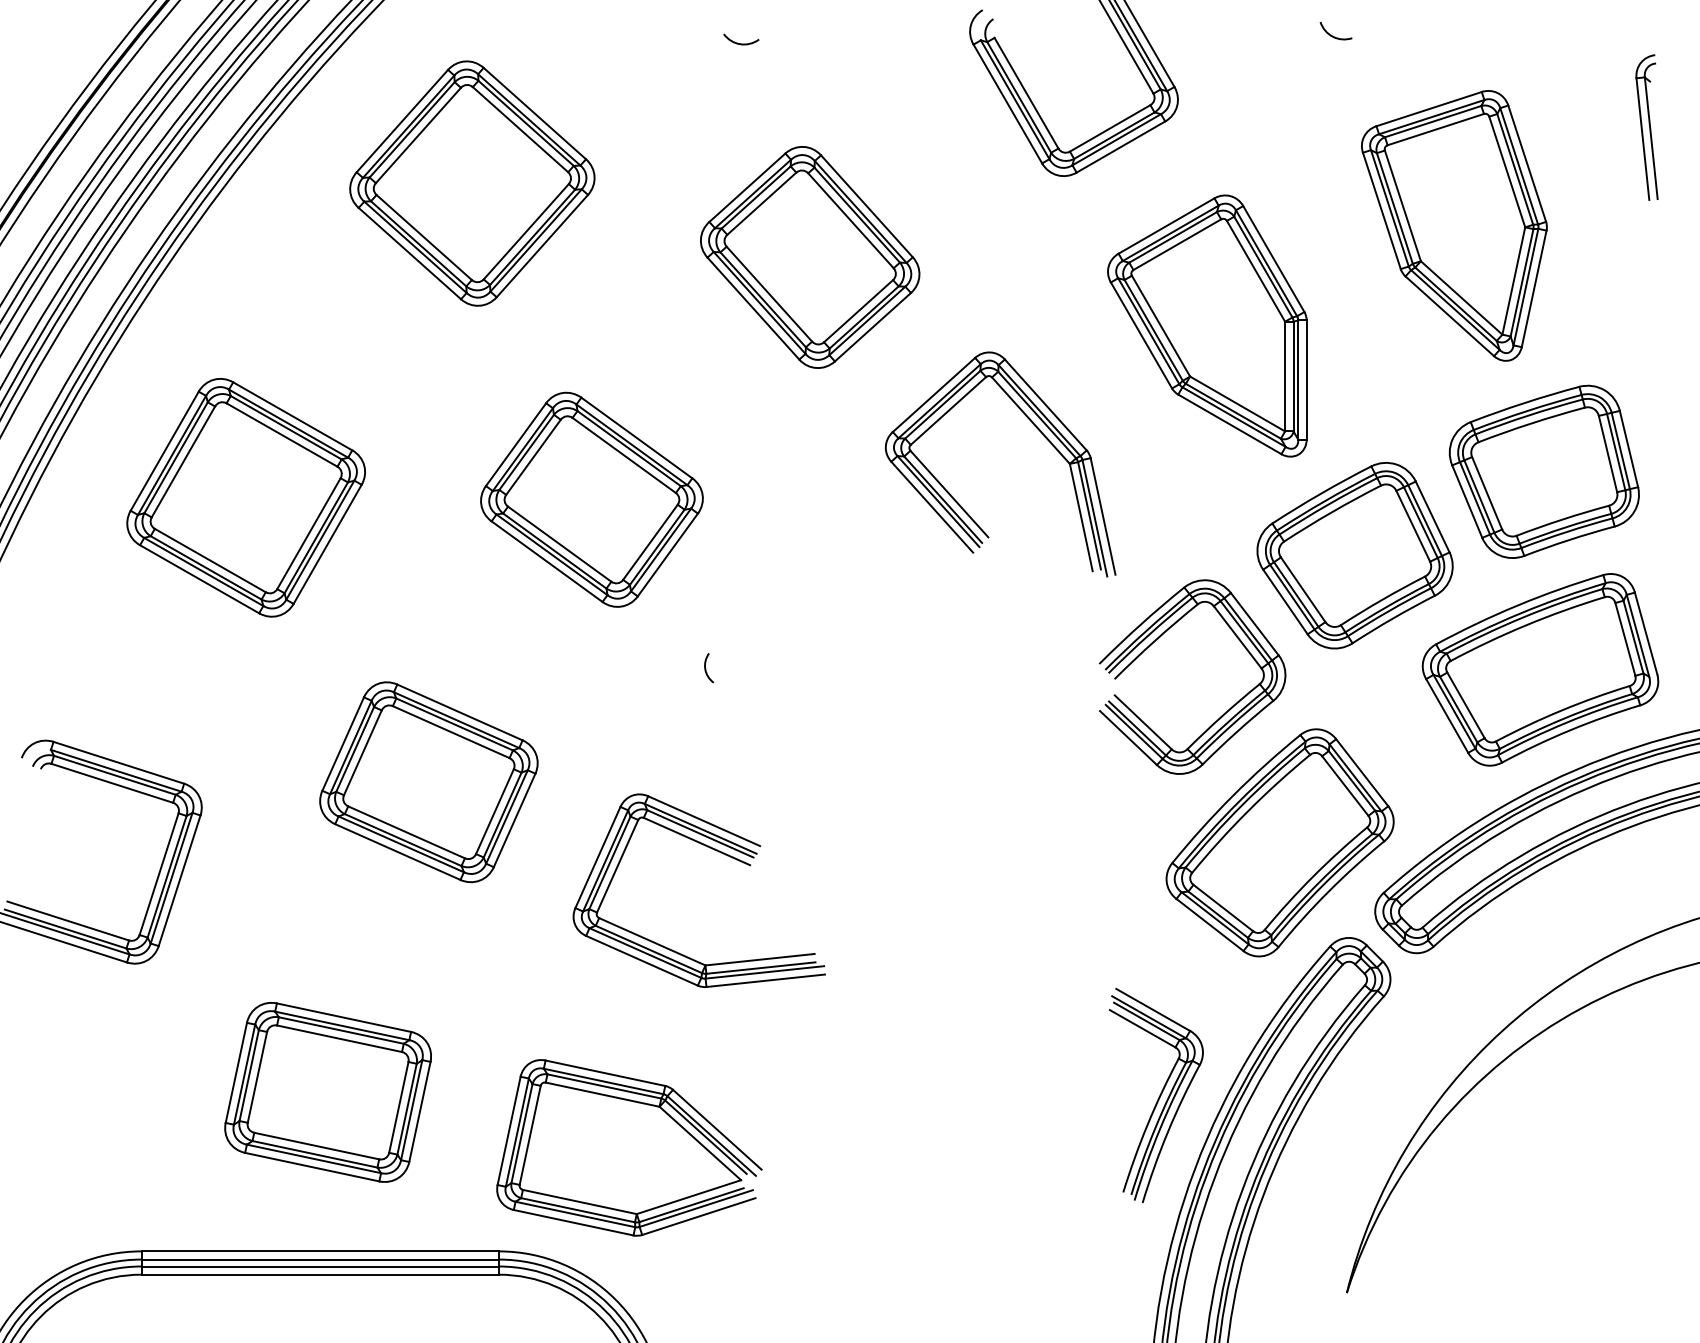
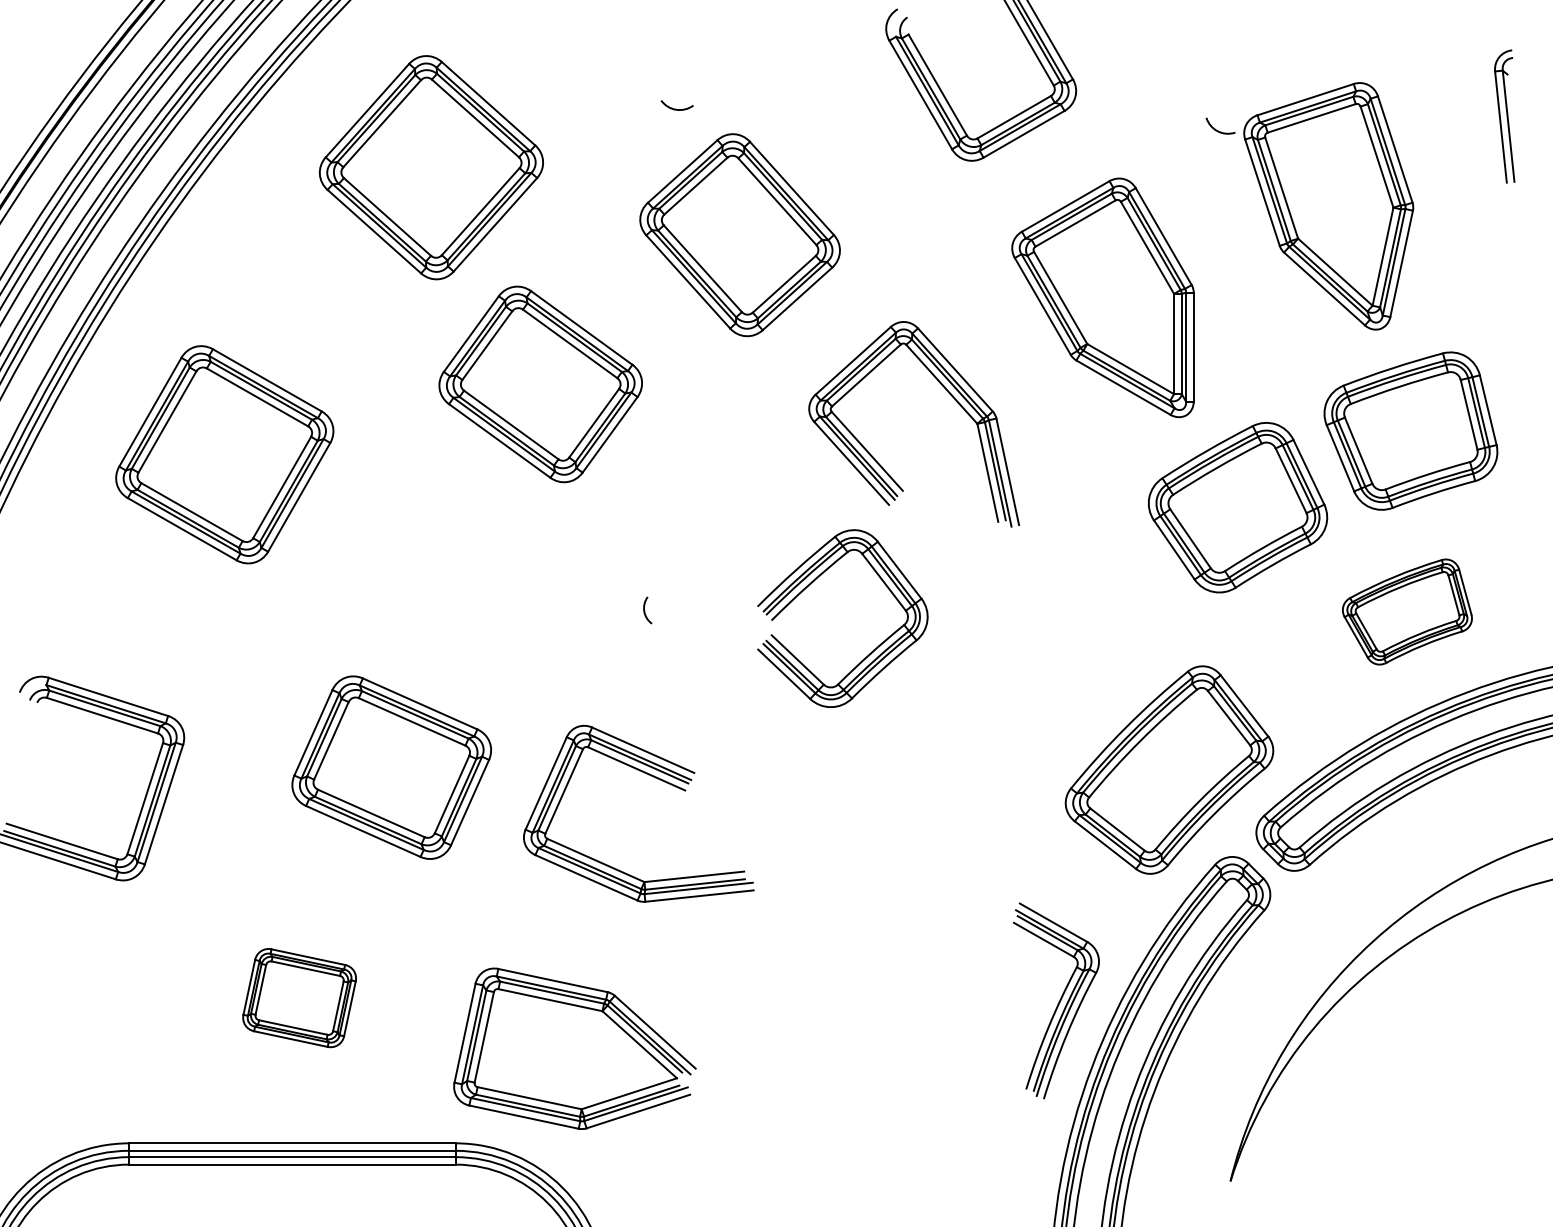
curve: (1331, 34) -> (1216, 129), moved
curve: (741, 43) -> (677, 109), moved
part: (591, 499) -> (540, 384), moved
part: (1540, 669) -> (1407, 611), size x0.6
part: (1224, 712) -> (871, 650), moved
part: (428, 782) -> (391, 767), moved
part: (327, 1092) -> (299, 998), size x0.6

